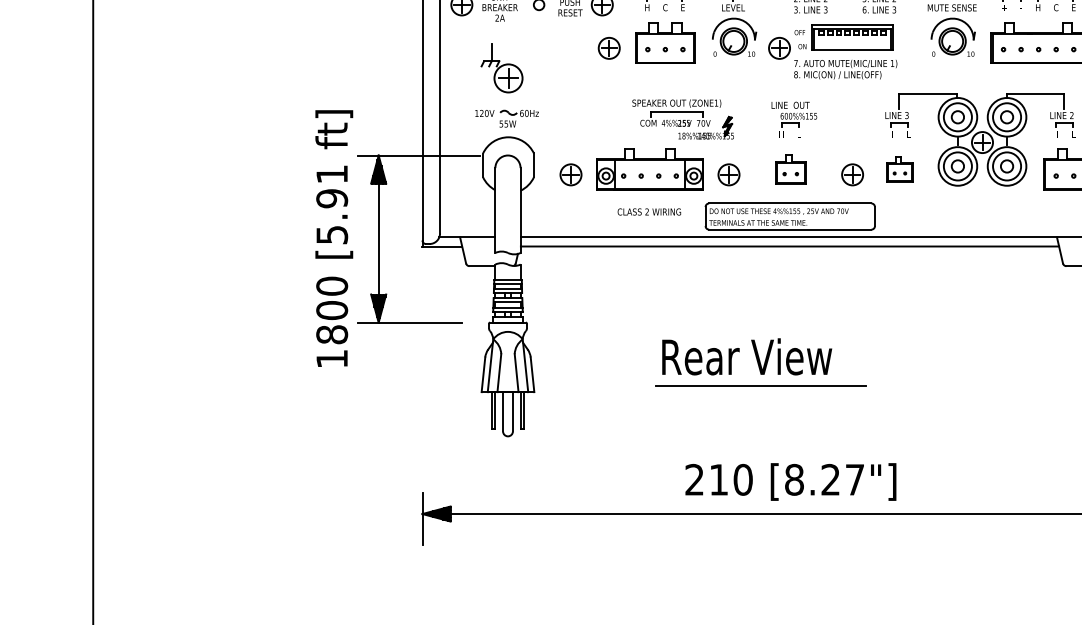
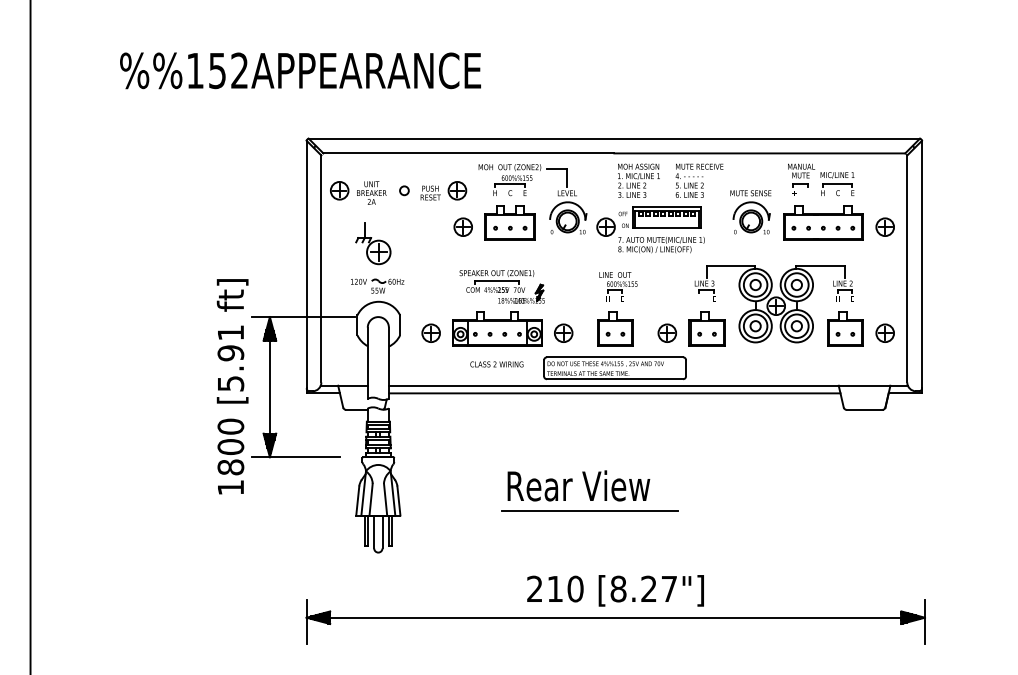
part: (682, 119) -> (501, 286), moved
part: (790, 169) -> (615, 328), size x1.43
part: (899, 169) -> (706, 328), size x1.67

